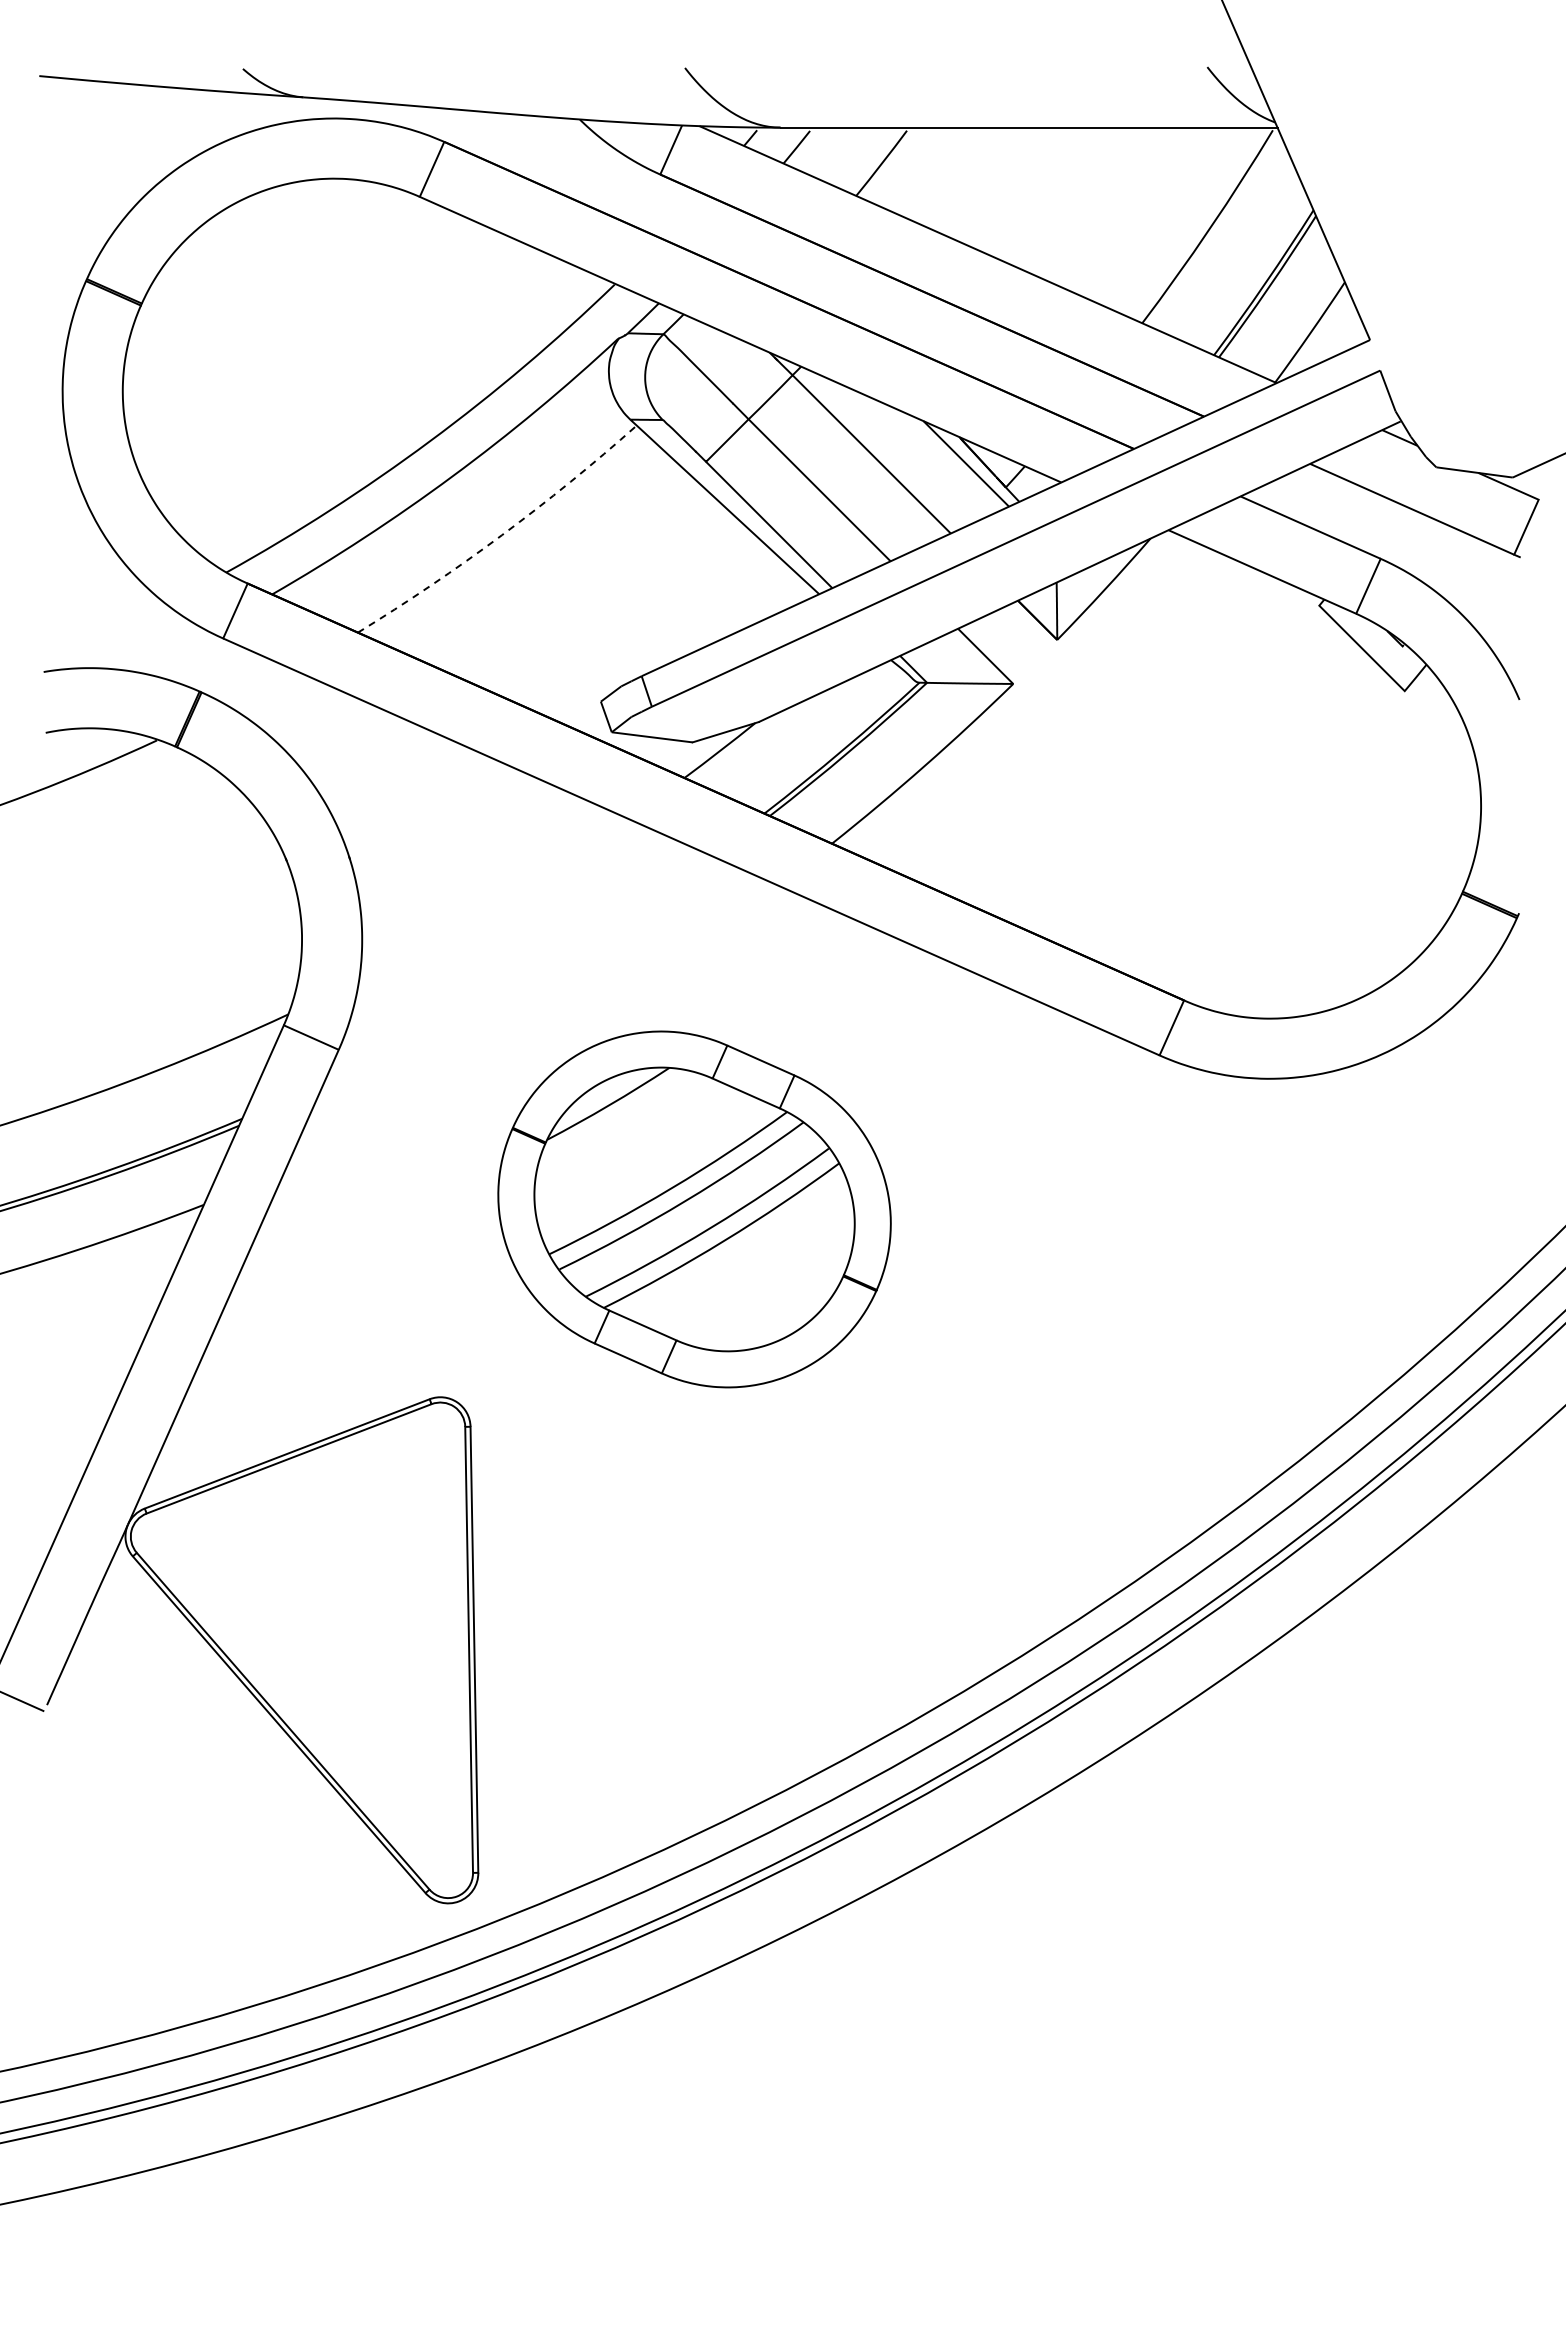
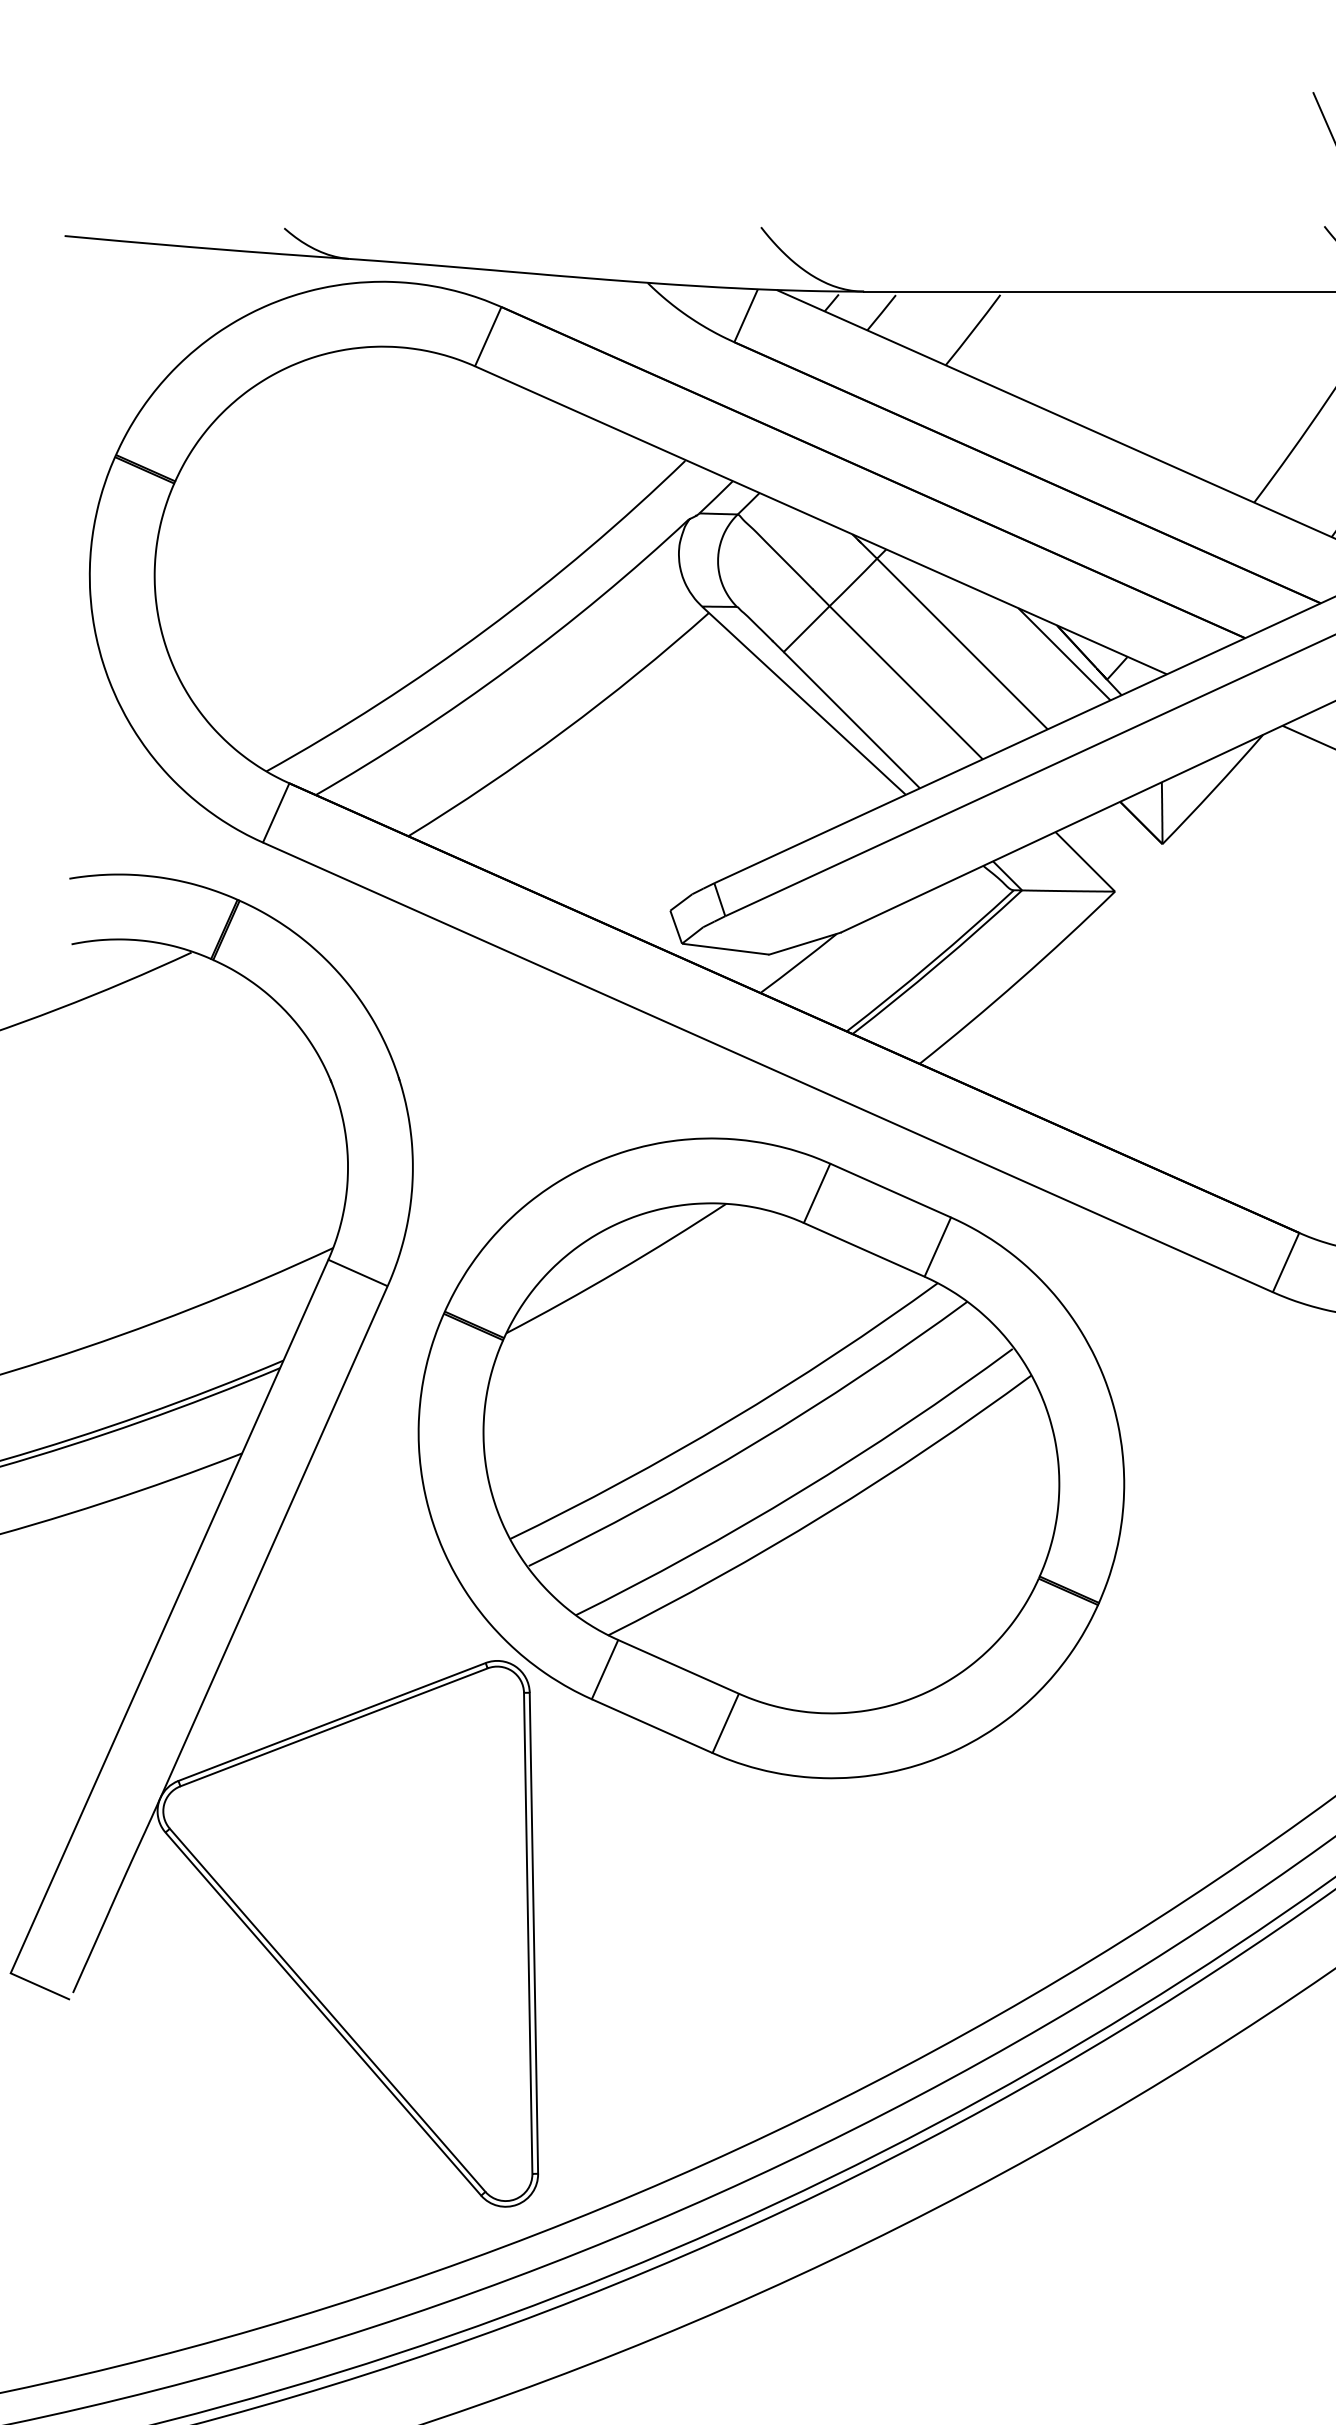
line: (501, 535) -> (563, 731), dashed -> solid
part: (694, 1209) -> (771, 1458), size x1.67

